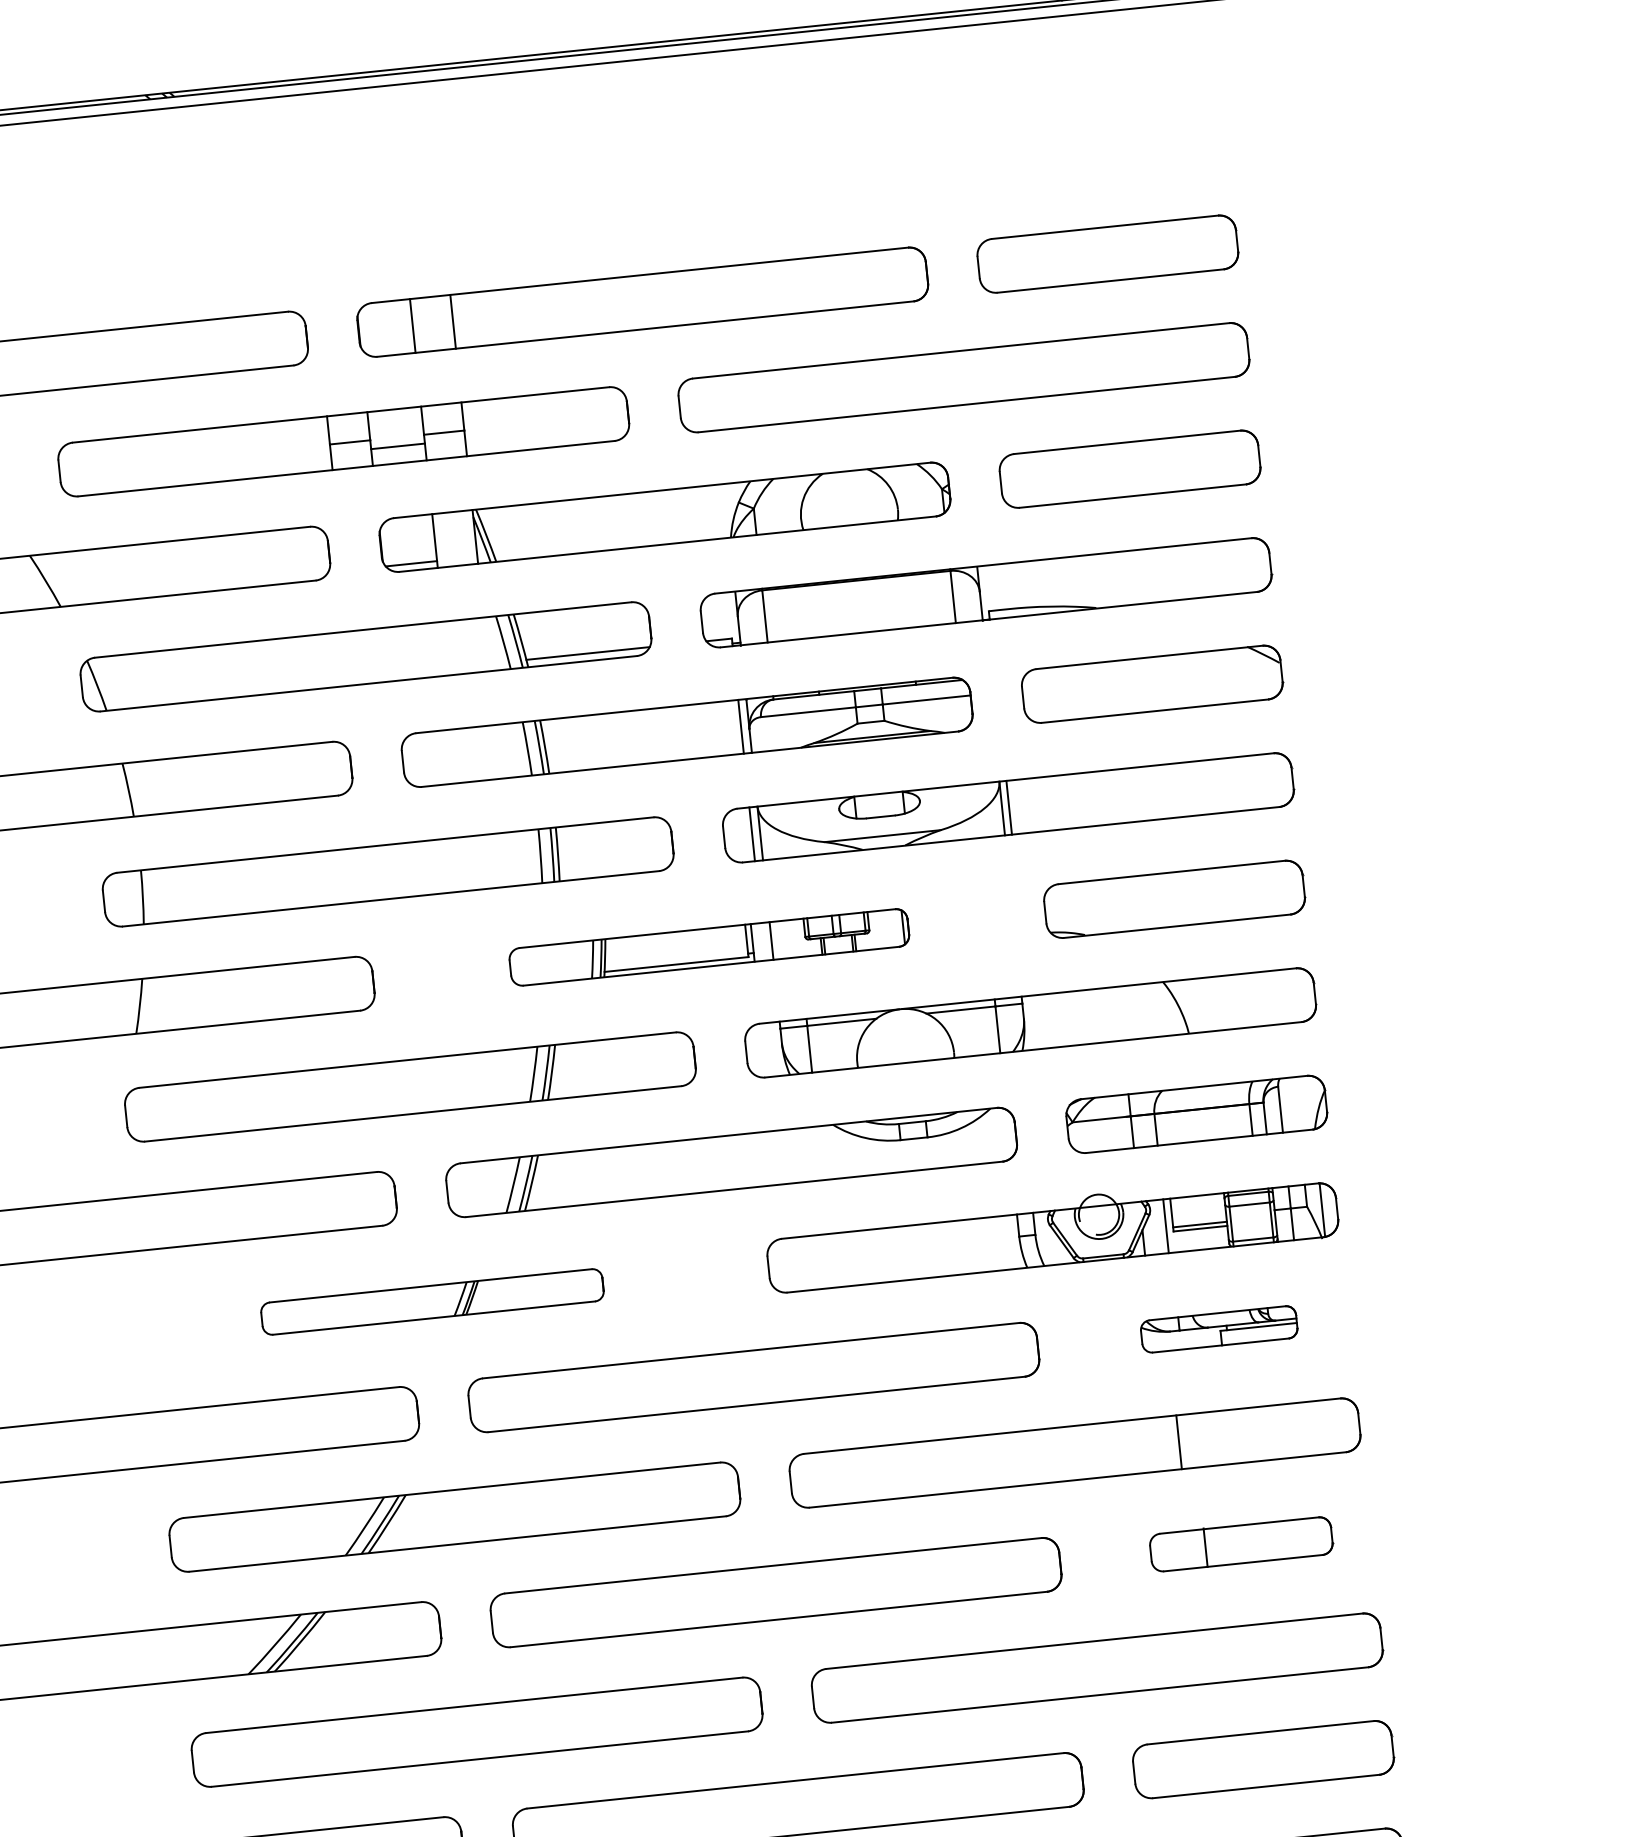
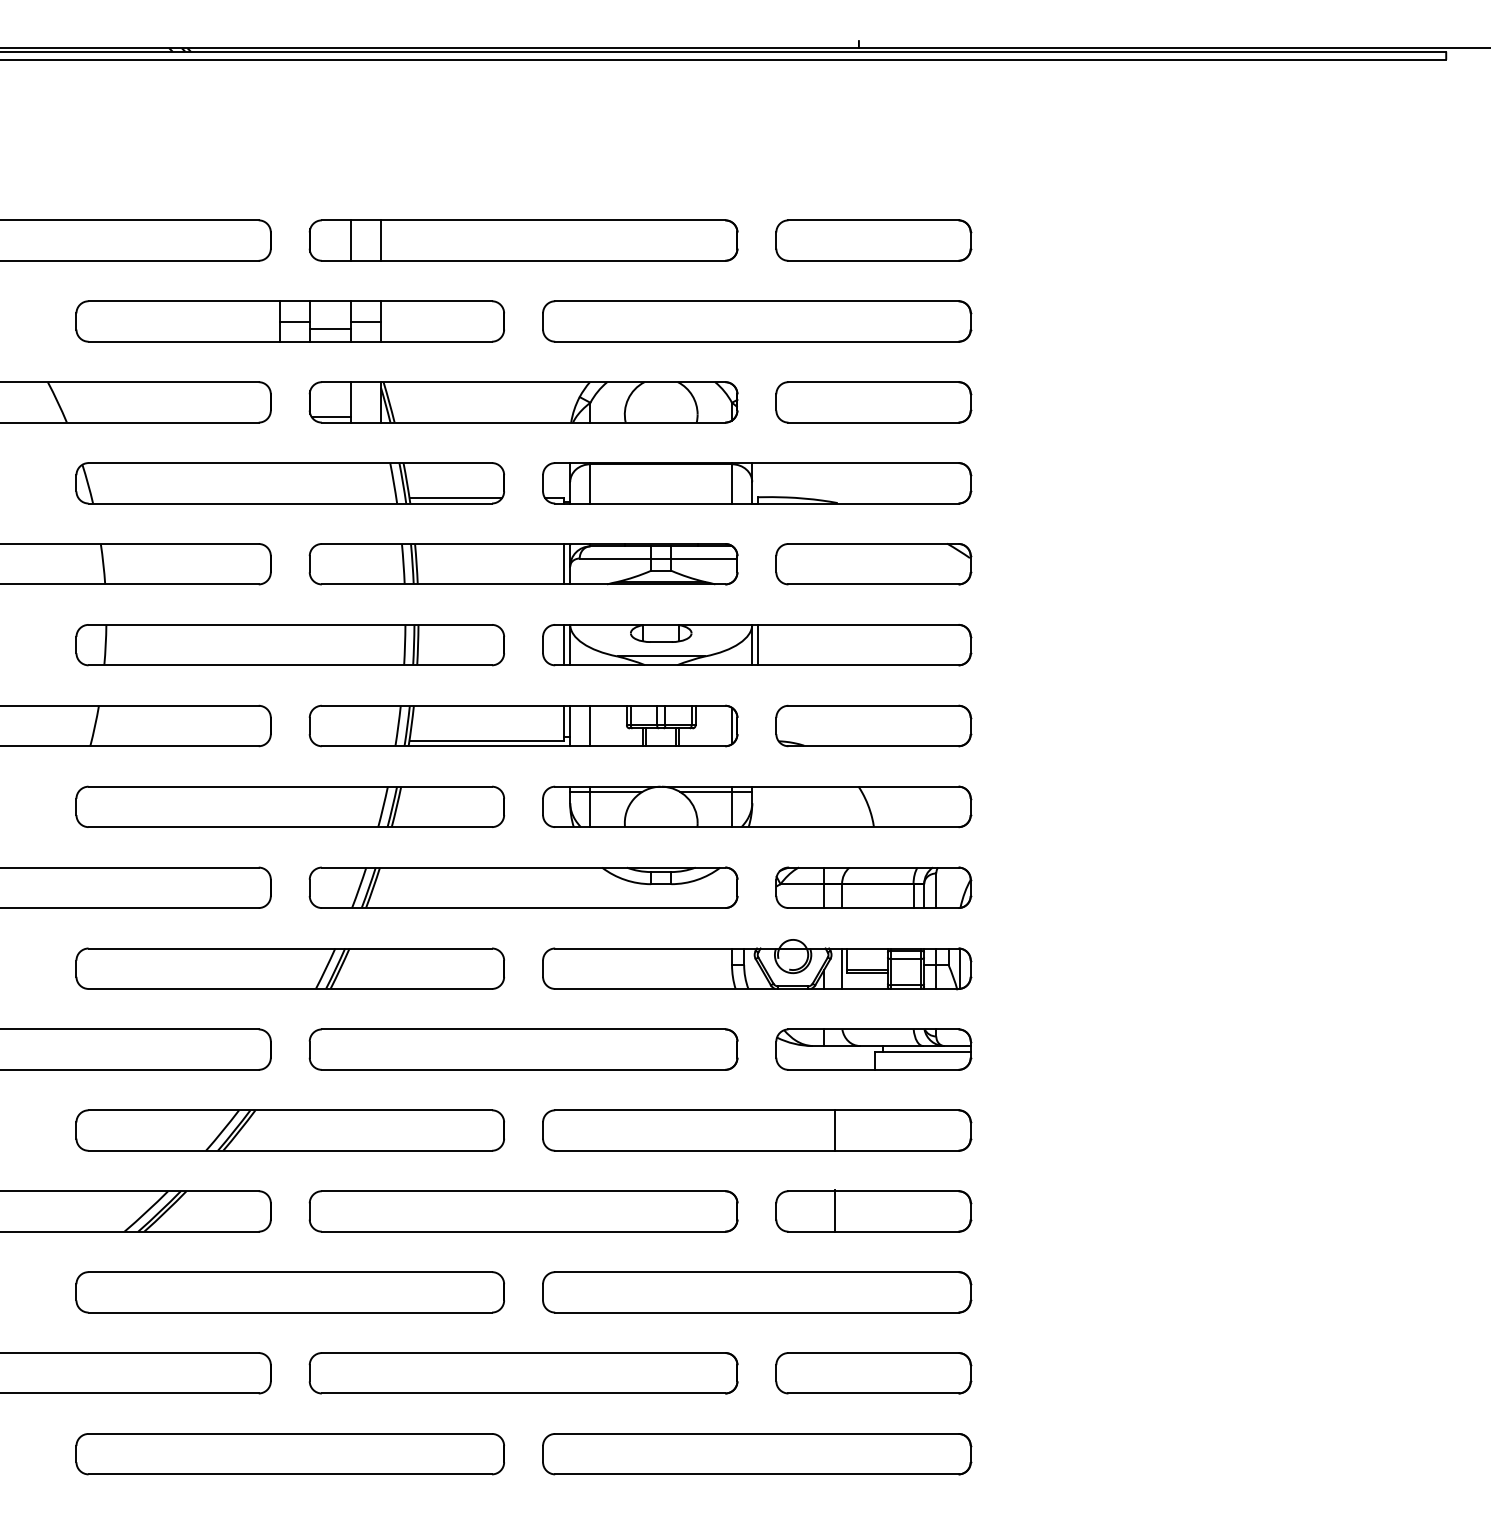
part: (709, 946) -> (523, 725), size x1.43
part: (431, 1301) -> (289, 968), size x1.67
part: (1218, 1329) -> (873, 1049), size x1.67
part: (1241, 1543) -> (873, 1210), size x1.43

